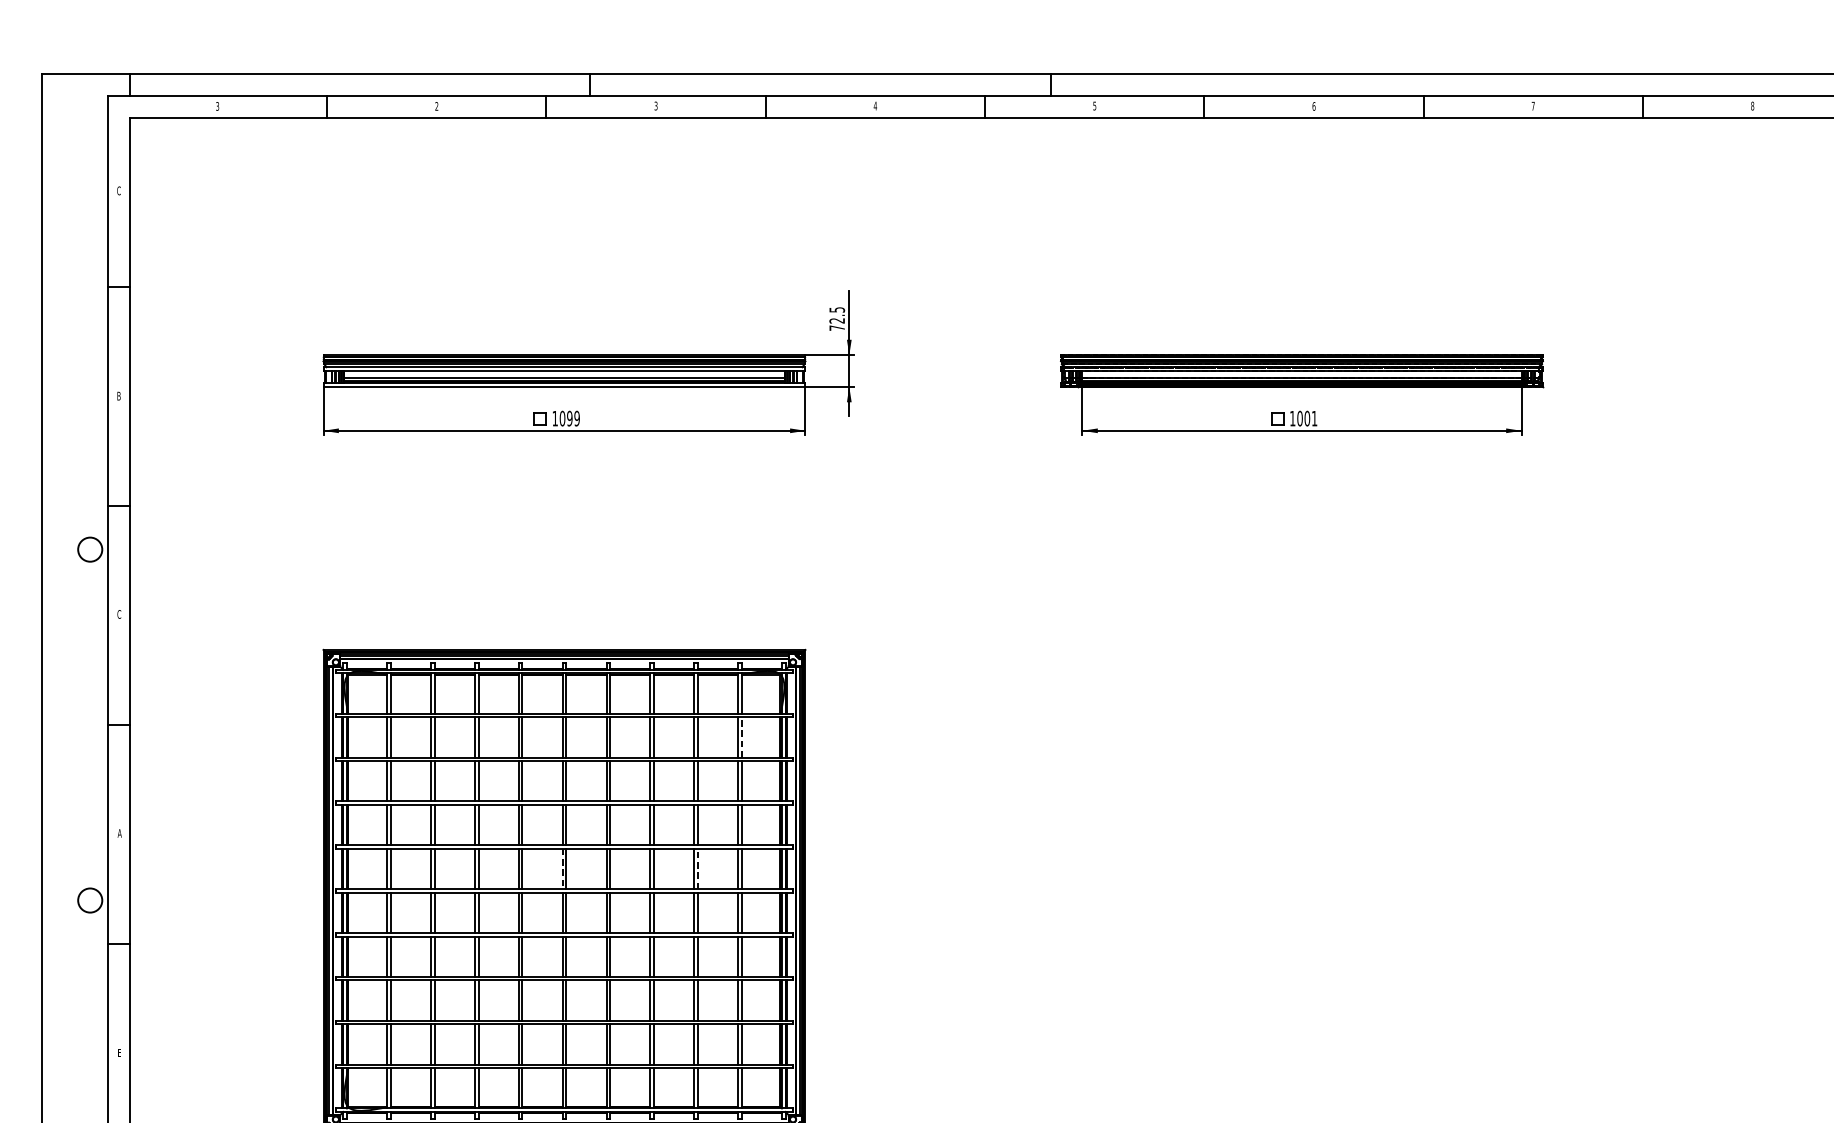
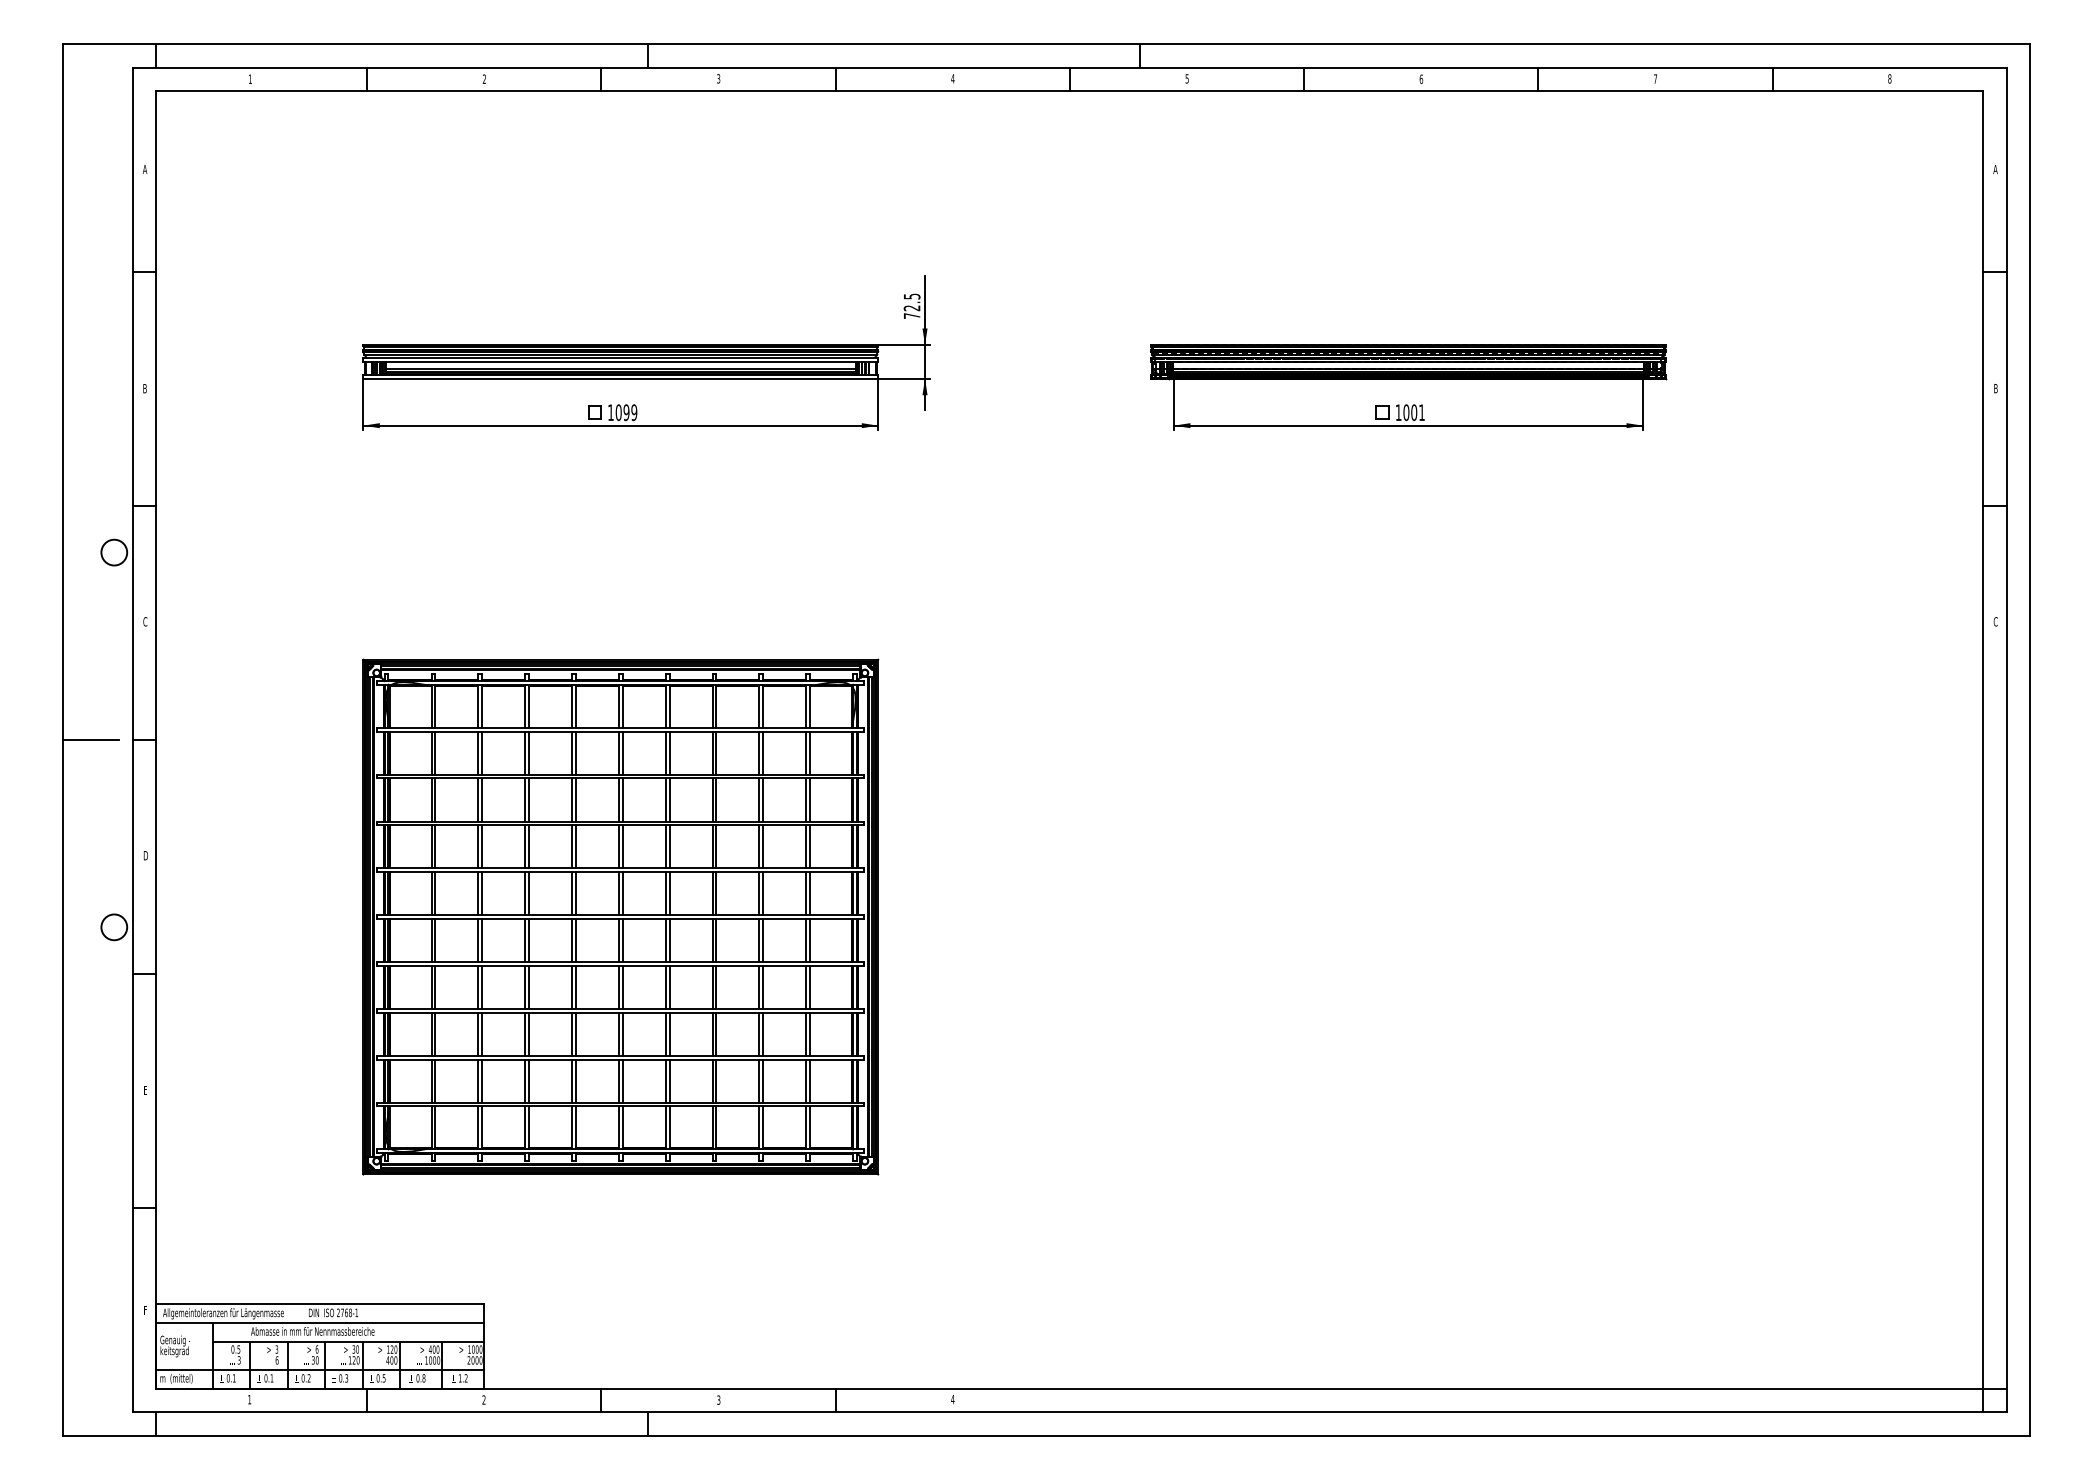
text: (216, 105) -> (249, 78), 3 -> 1
text: (118, 190) -> (144, 169), C -> A
line: (67, 725) -> (90, 740), added
line: (742, 737) -> (810, 753), dashed -> solid
text: (119, 833) -> (145, 855), A -> D
line: (562, 868) -> (618, 893), dashed -> solid
line: (698, 868) -> (763, 893), dashed -> solid

